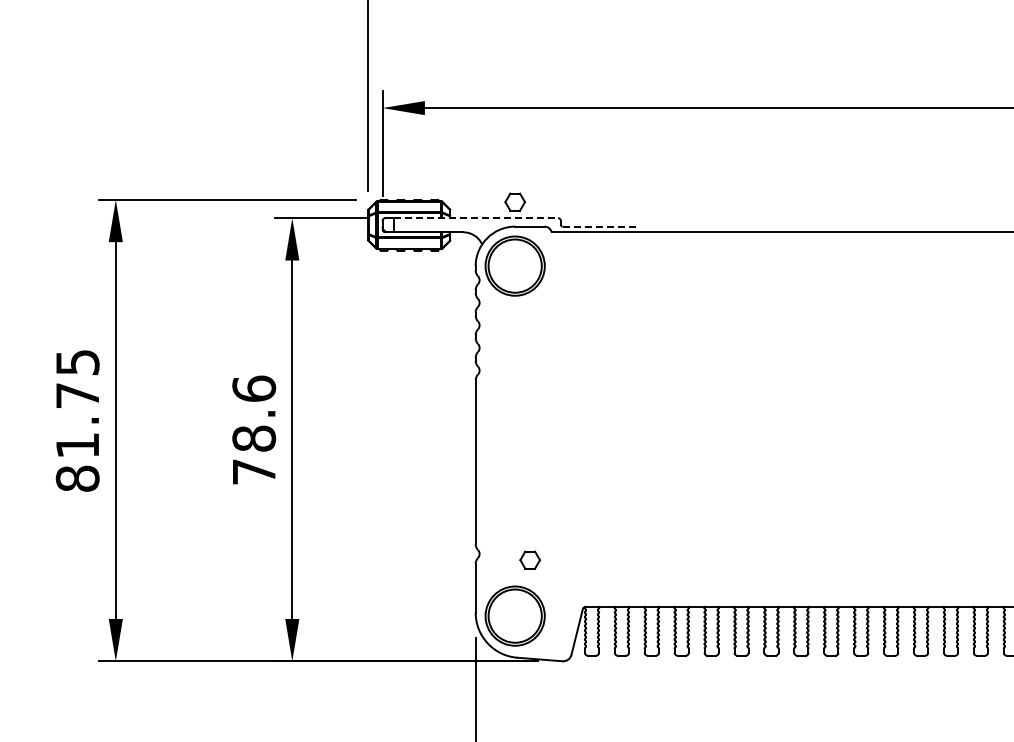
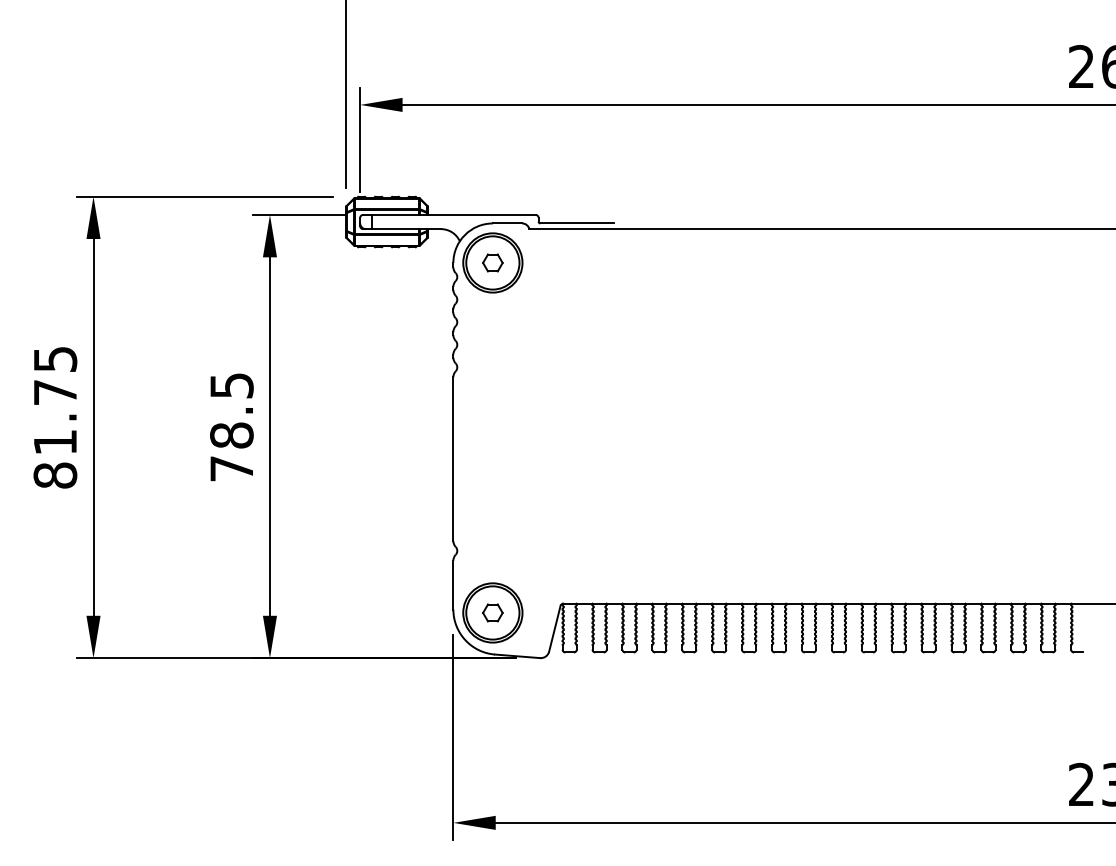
part: (514, 201) -> (492, 262), moved
line: (476, 217) -> (454, 214), dashed -> solid
line: (599, 226) -> (577, 223), dashed -> solid
text: (253, 388) -> (231, 385), 78.6 -> 78.5
part: (529, 559) -> (492, 612), moved

